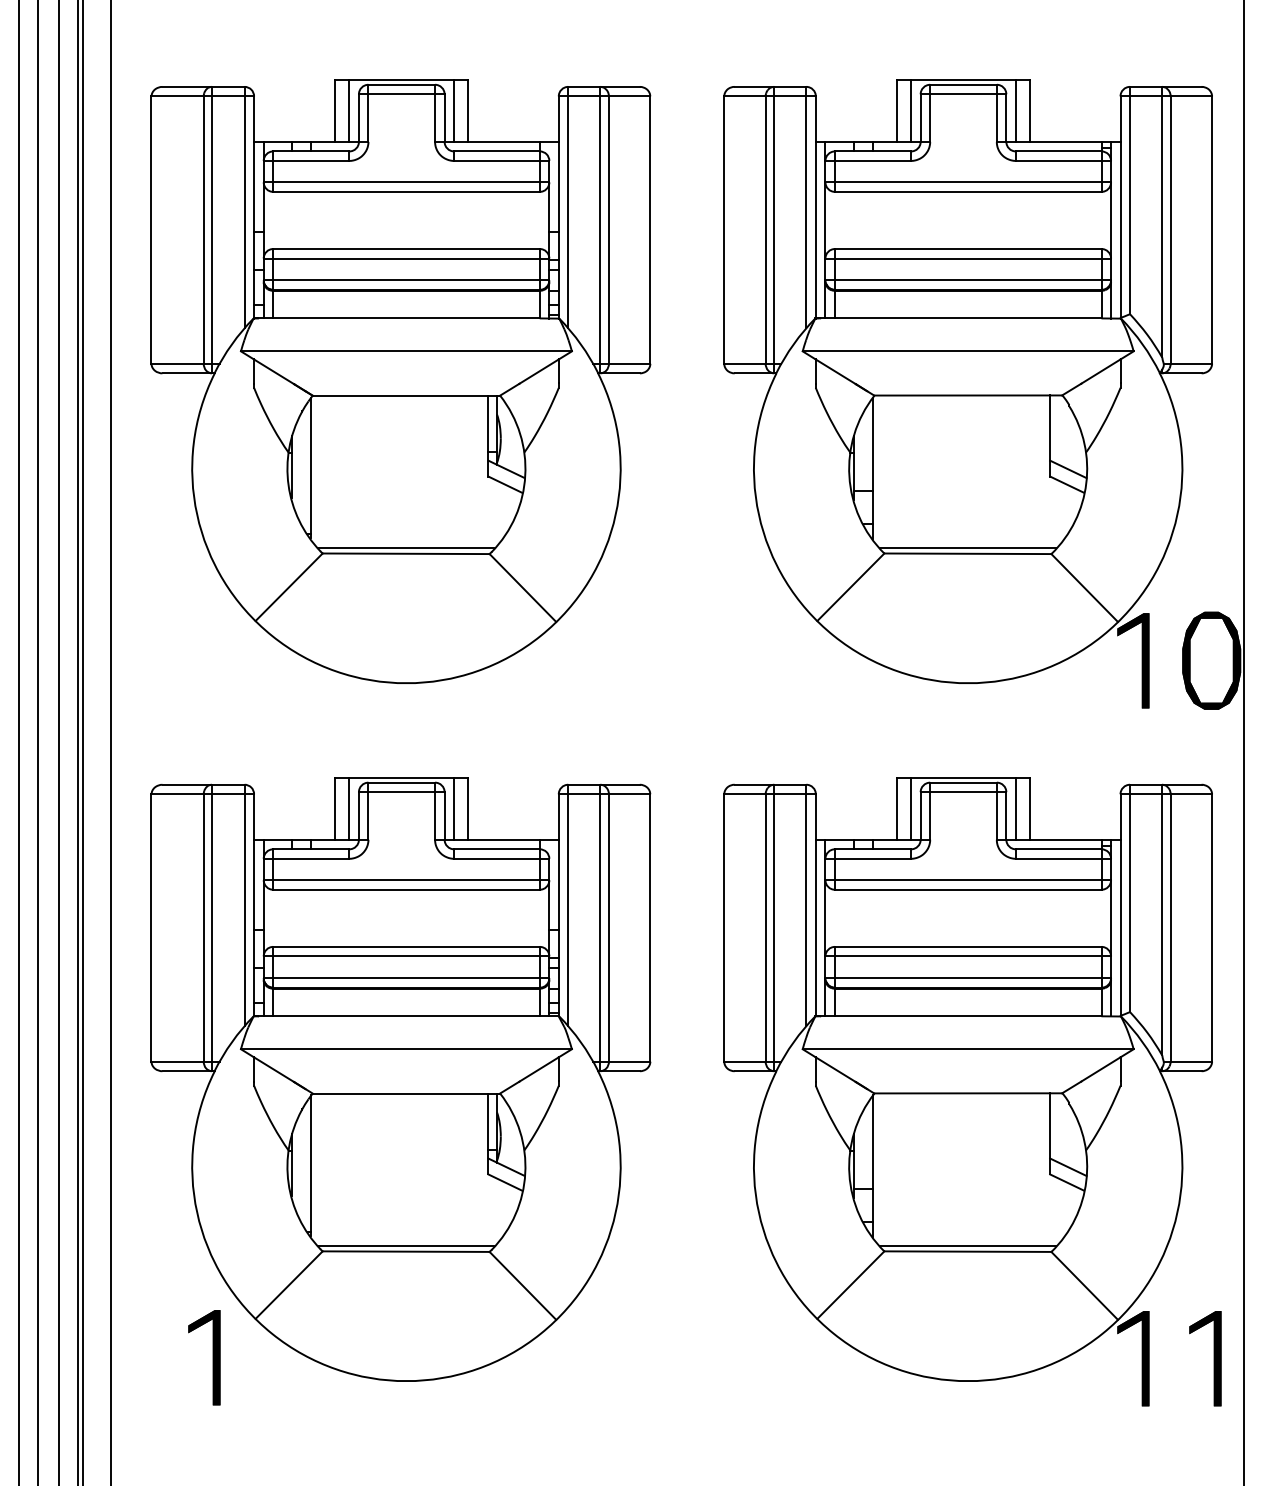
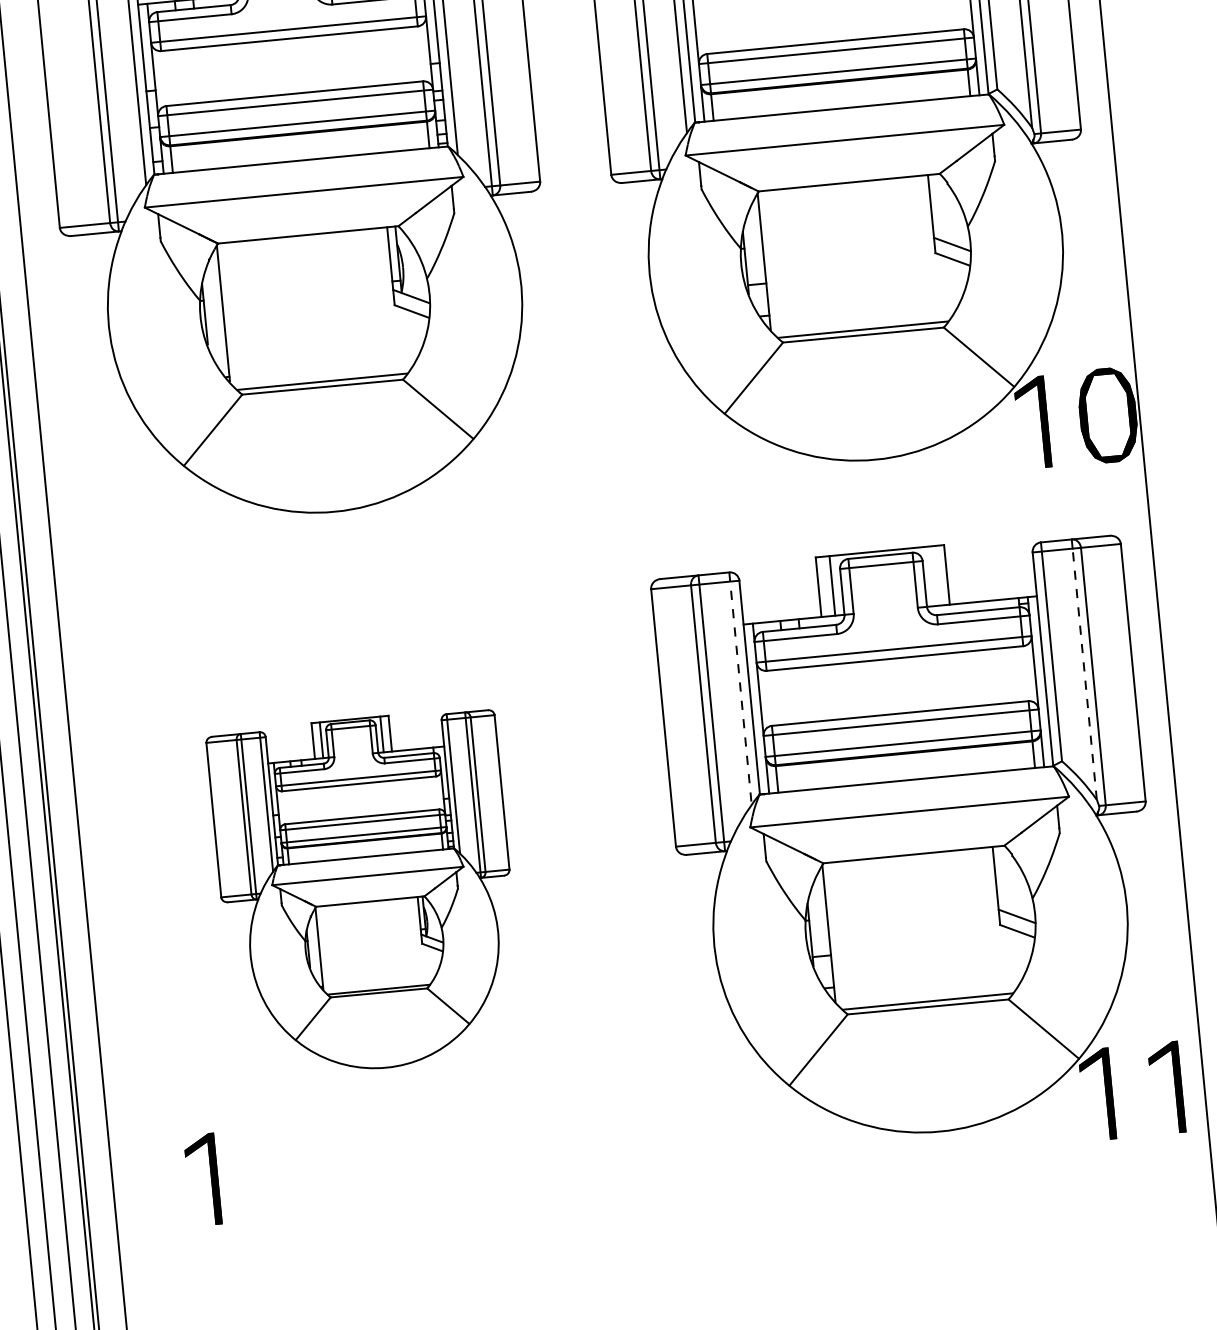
line: (1015, 808) -> (932, 575), removed
line: (806, 905) -> (740, 688), solid -> dashed
line: (1162, 924) -> (1085, 673), solid -> dashed
part: (400, 1079) -> (365, 893), size x0.6

